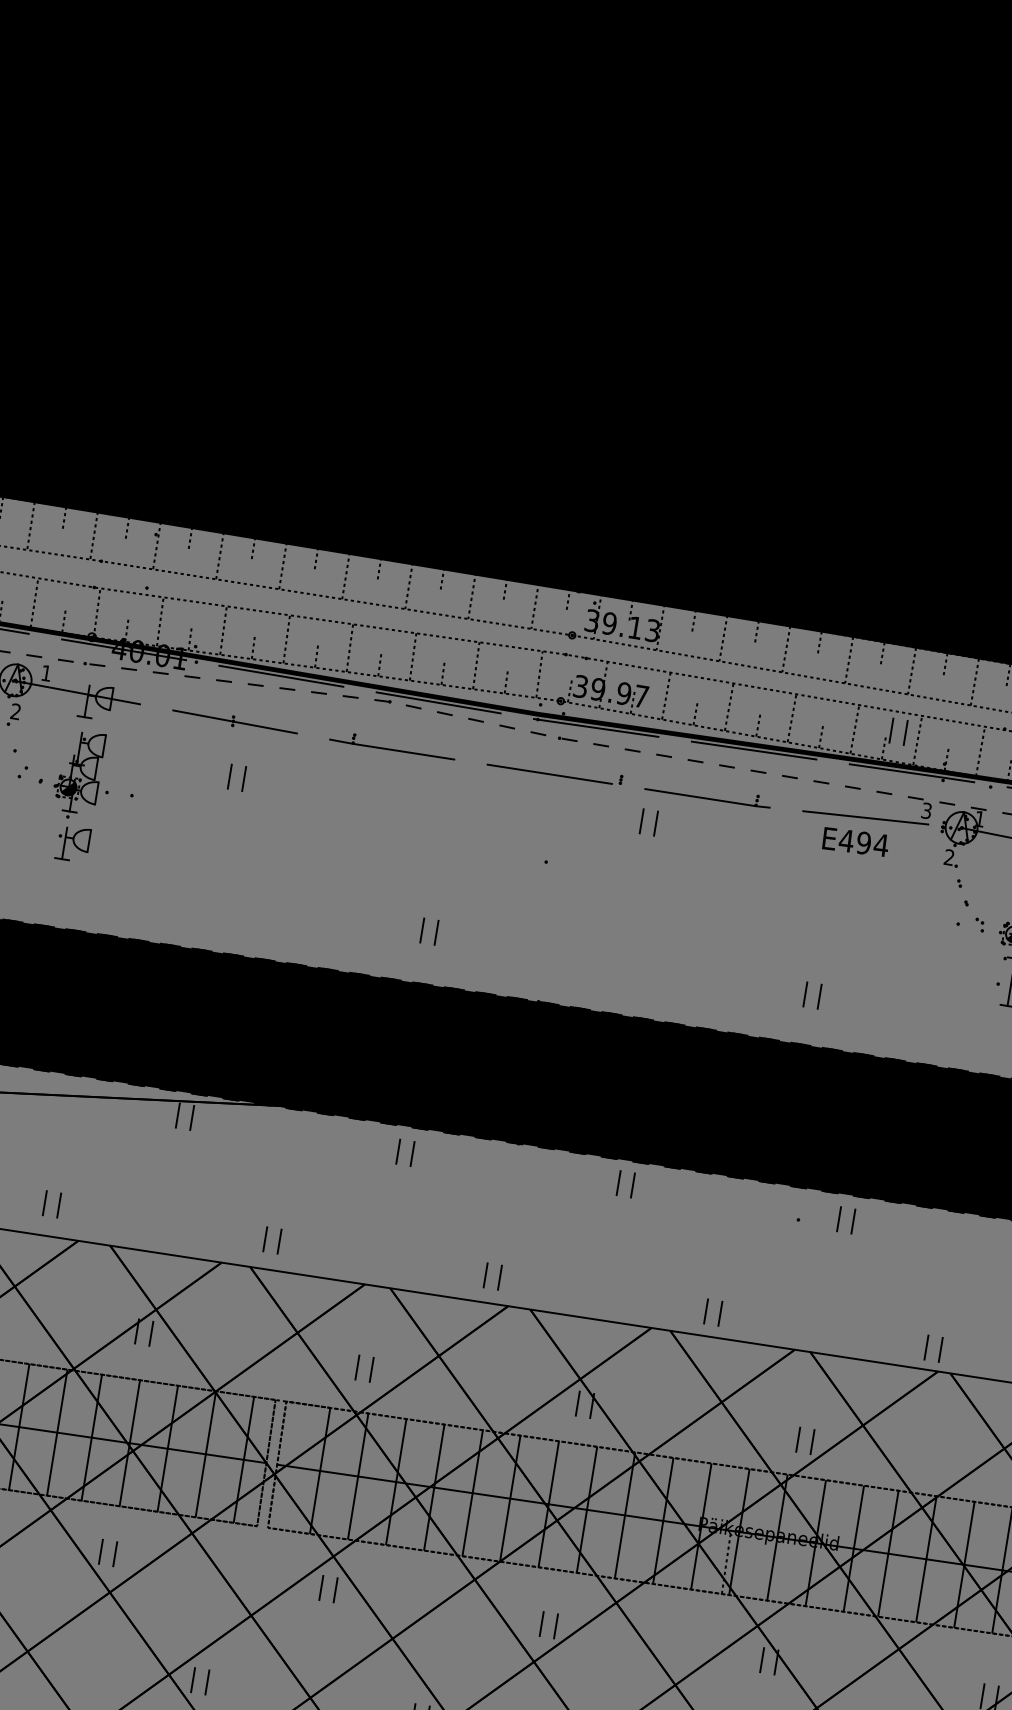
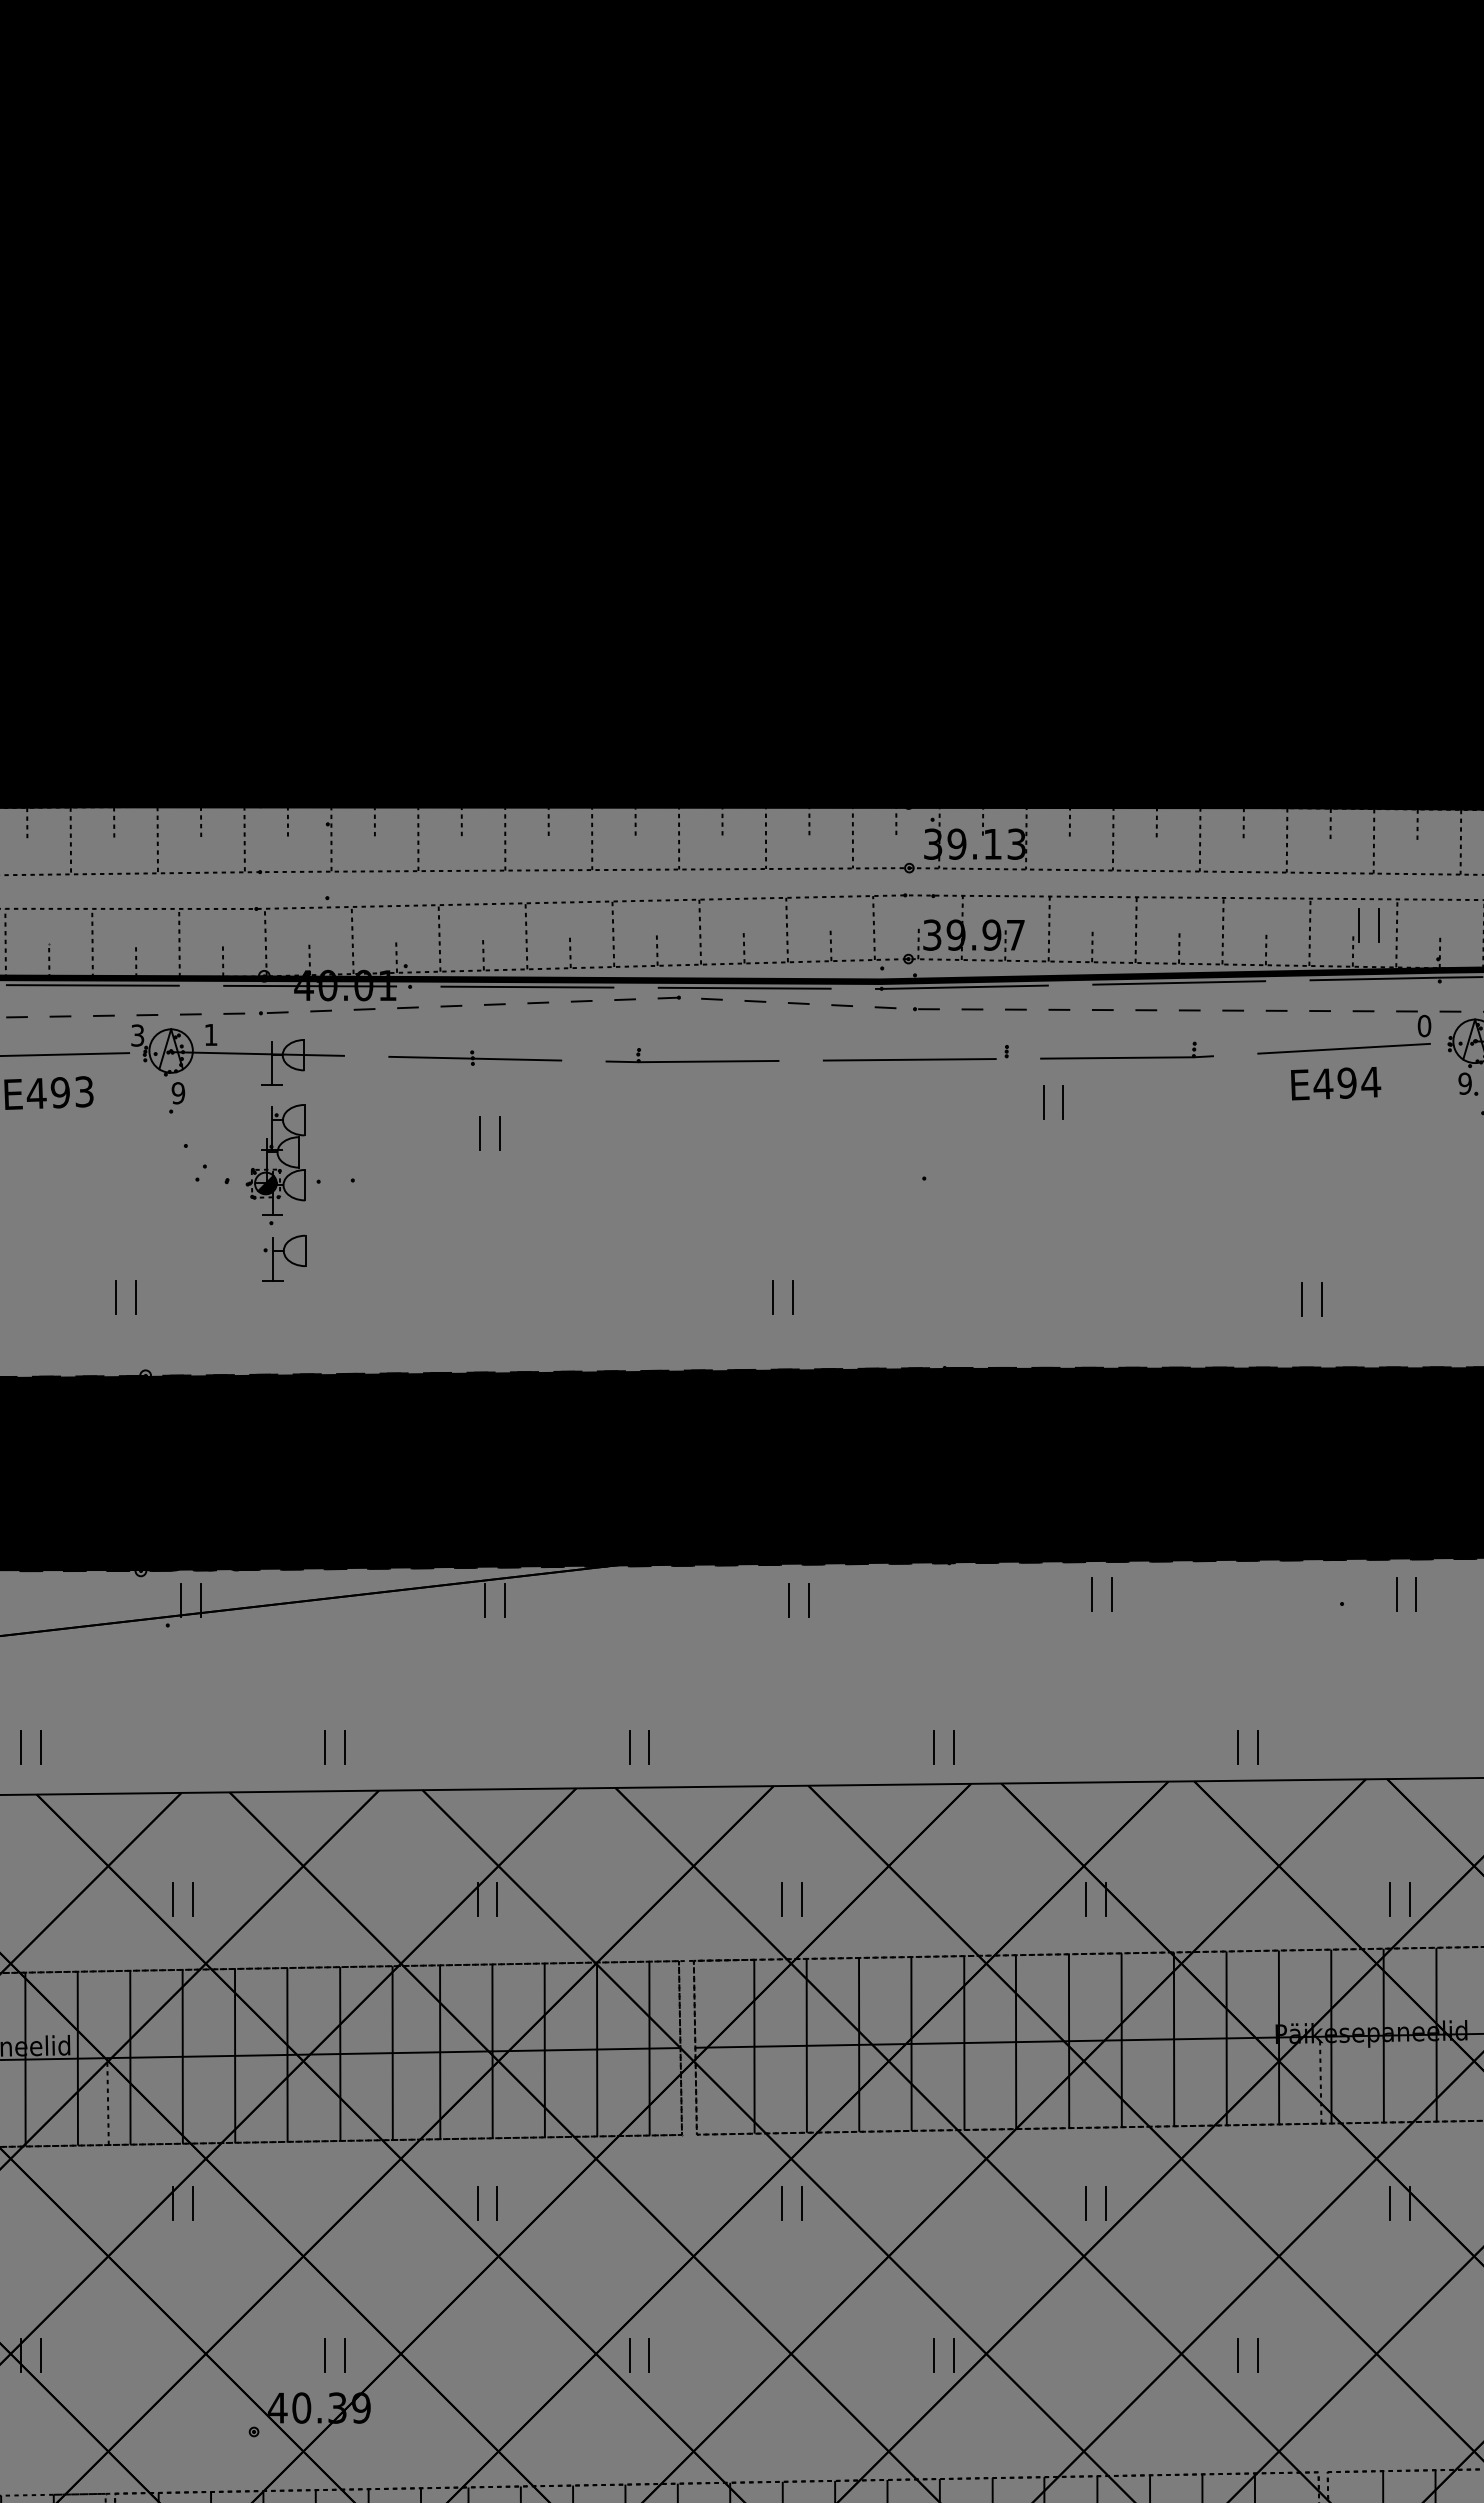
text: (15, 711) -> (177, 1093), 2 -> 9
text: (926, 811) -> (1424, 1026), 3 -> 0
text: (948, 857) -> (1464, 1083), 2 -> 9

